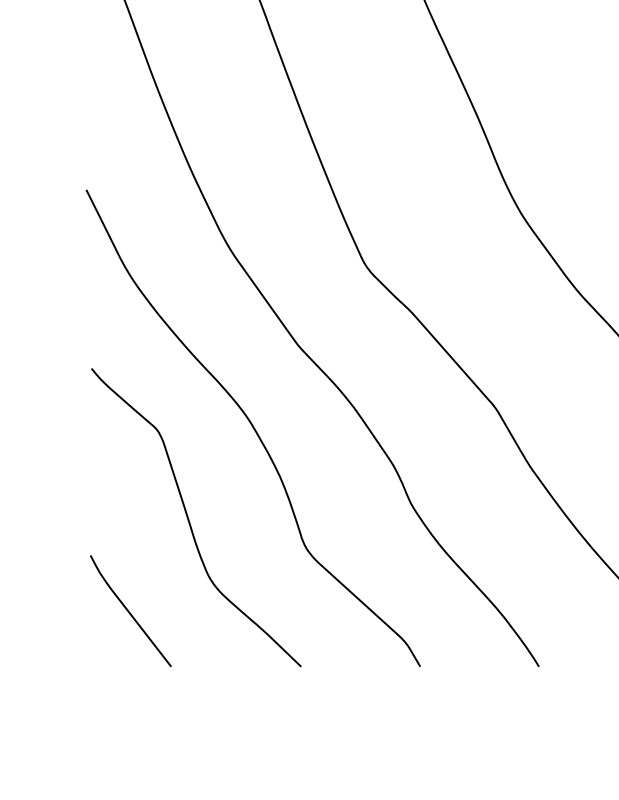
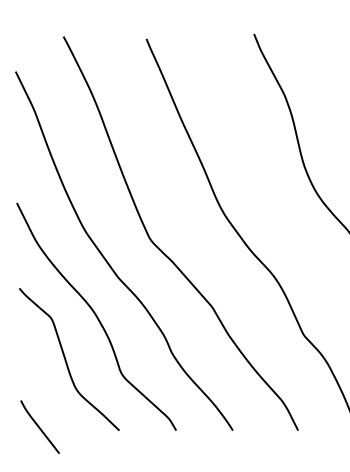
curve: (129, 609) -> (39, 426), moved

